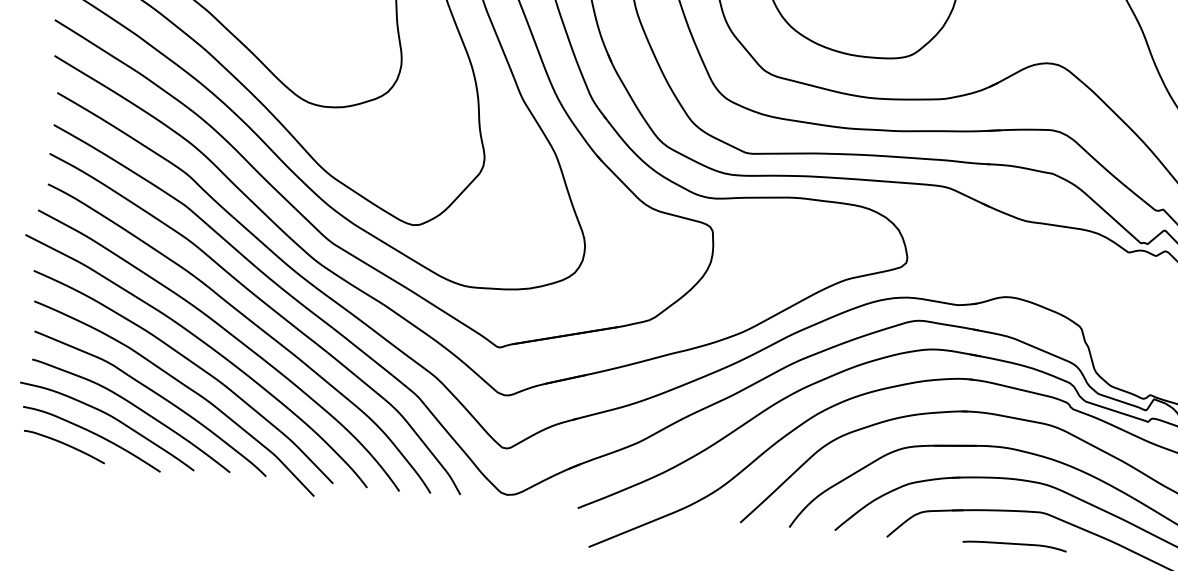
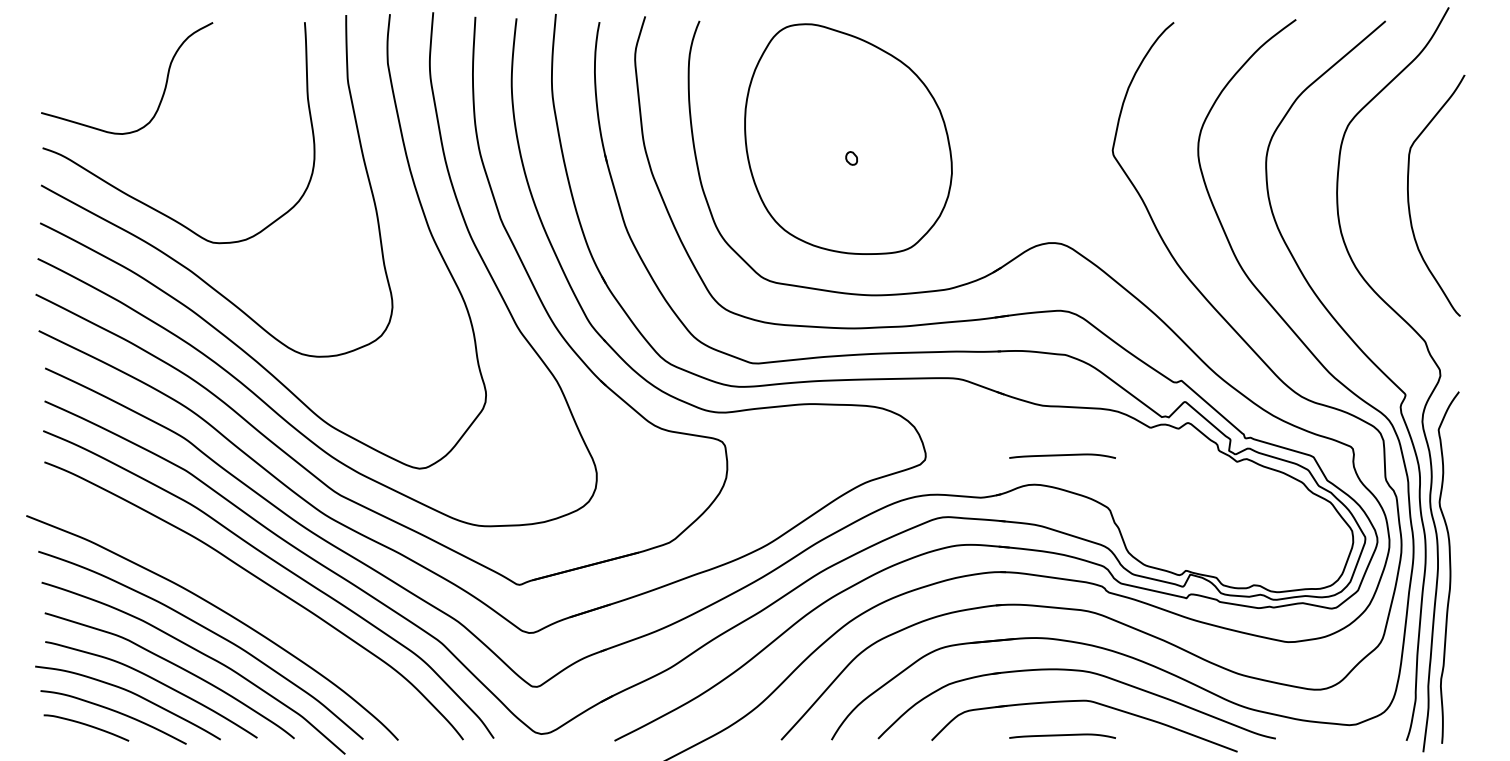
curve: (1040, 271) -> (1062, 455), added
curve: (227, 333) -> (241, 596), removed

